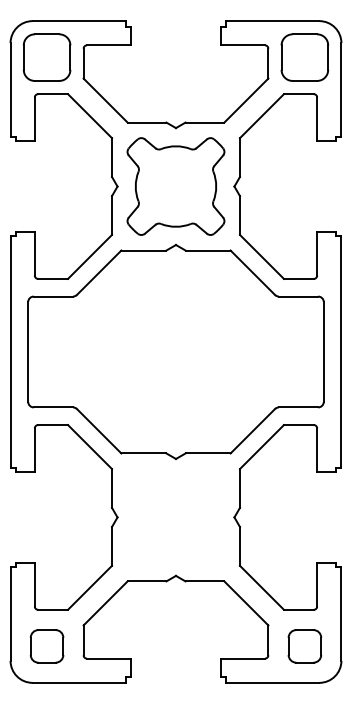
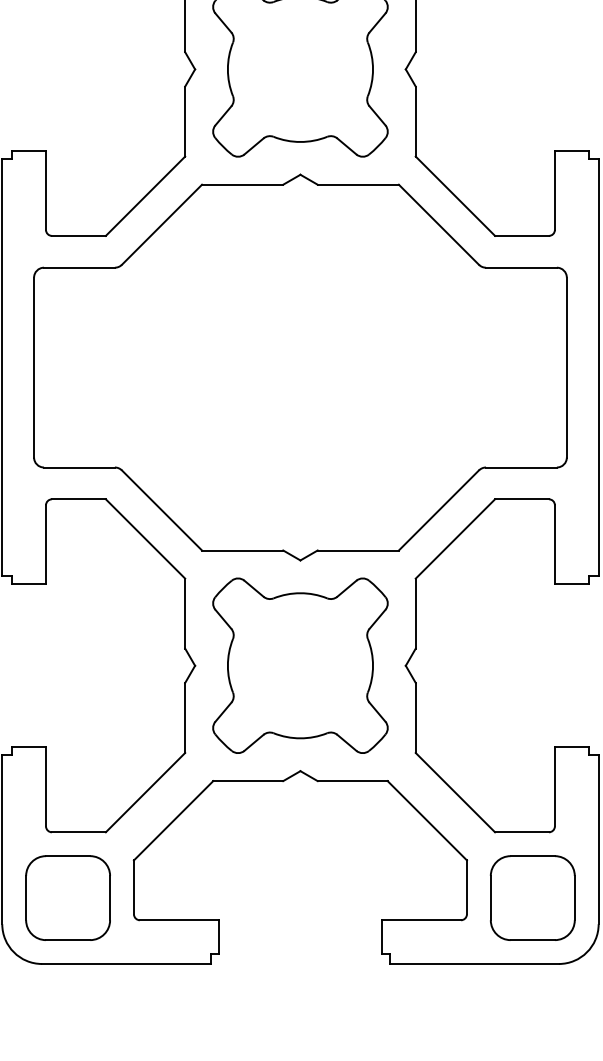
part: (175, 517) -> (299, 665), added
part: (46, 646) -> (67, 898), size x1.43
part: (304, 646) -> (532, 898), size x1.43

